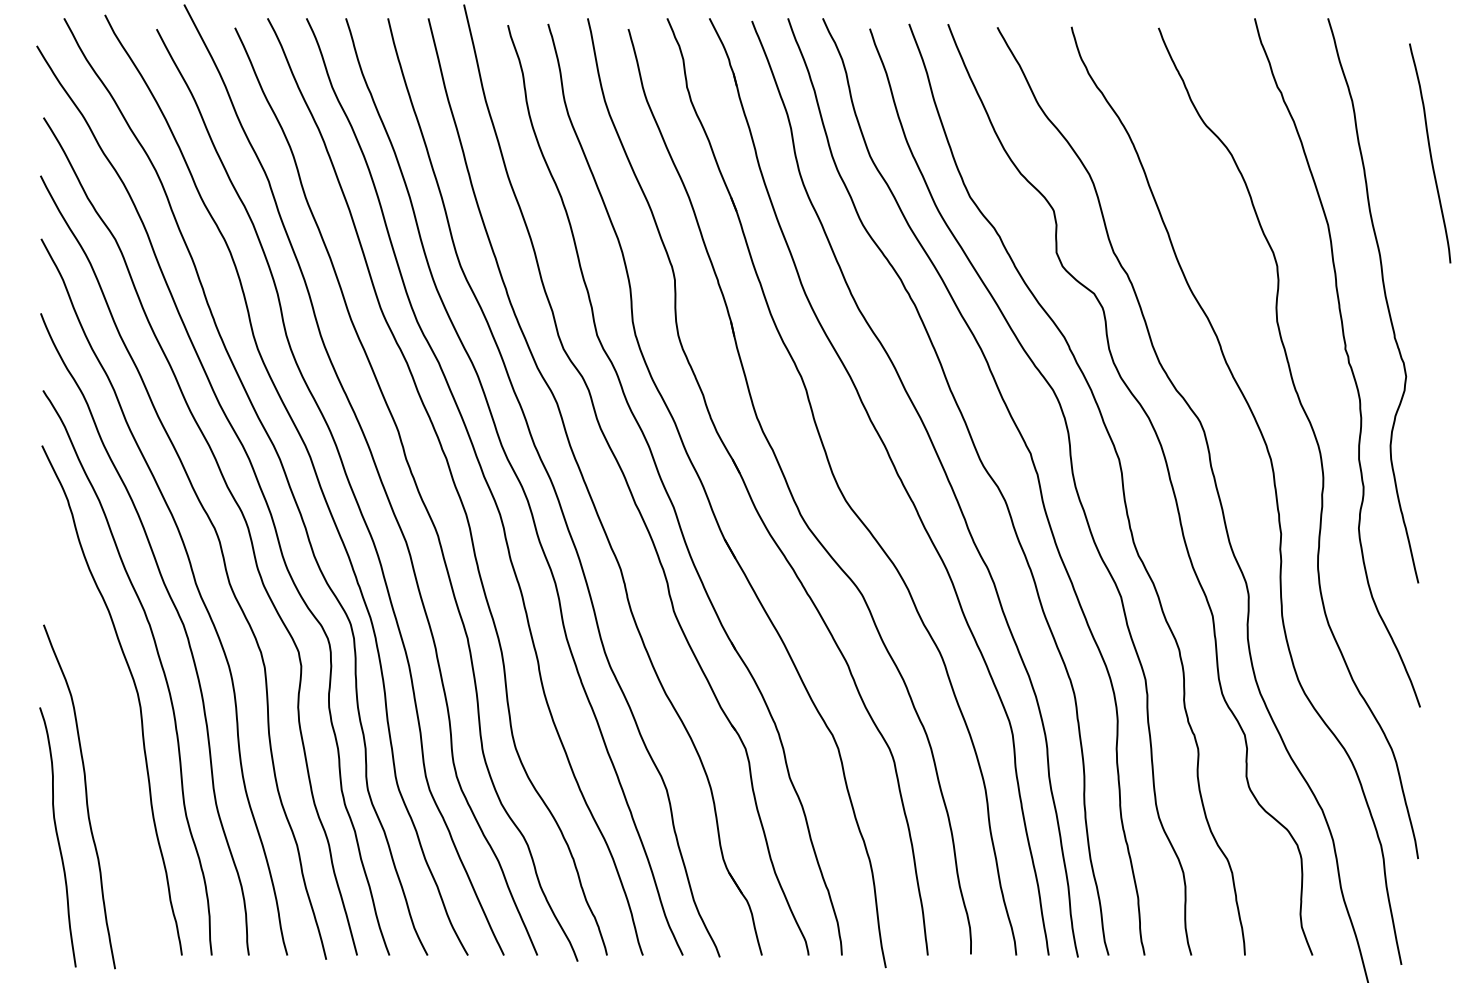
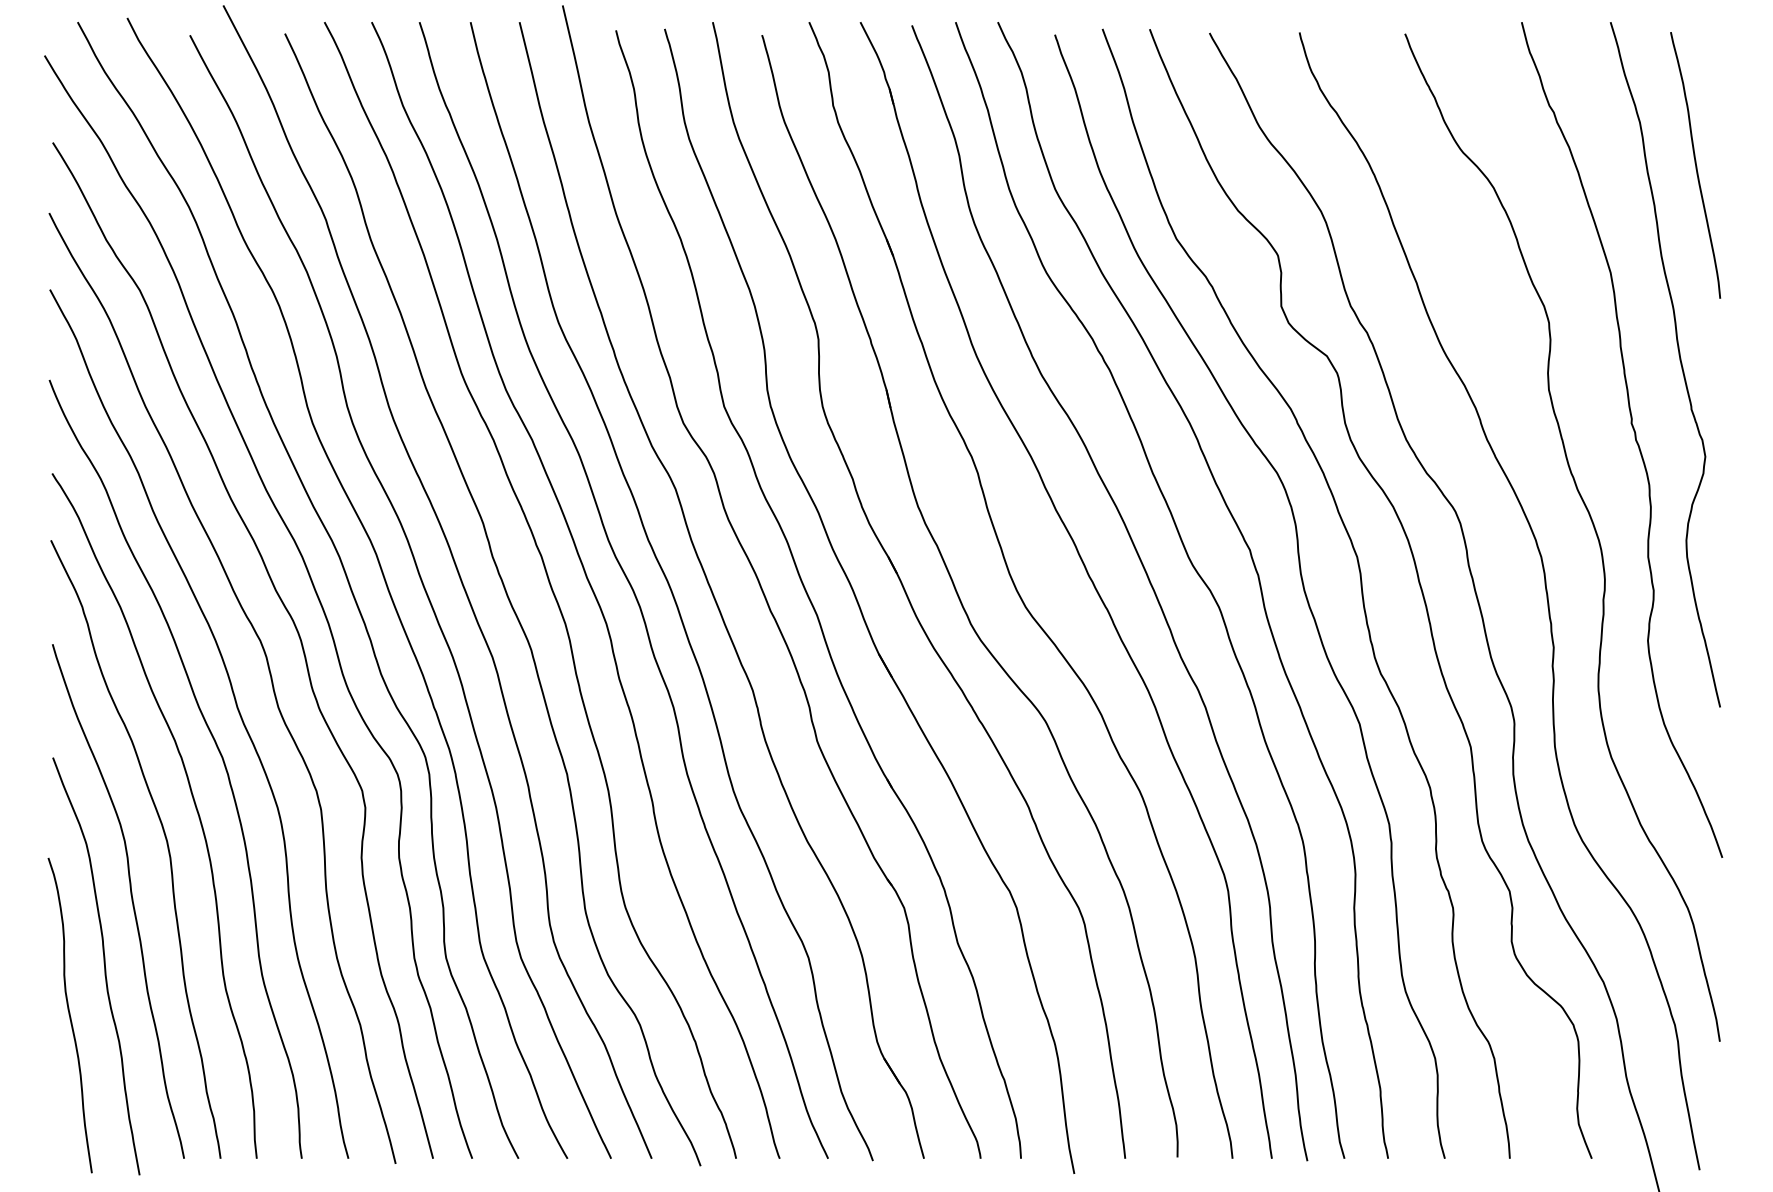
curve: (1430, 153) -> (1696, 165), moved
curve: (108, 743) -> (131, 901), added

